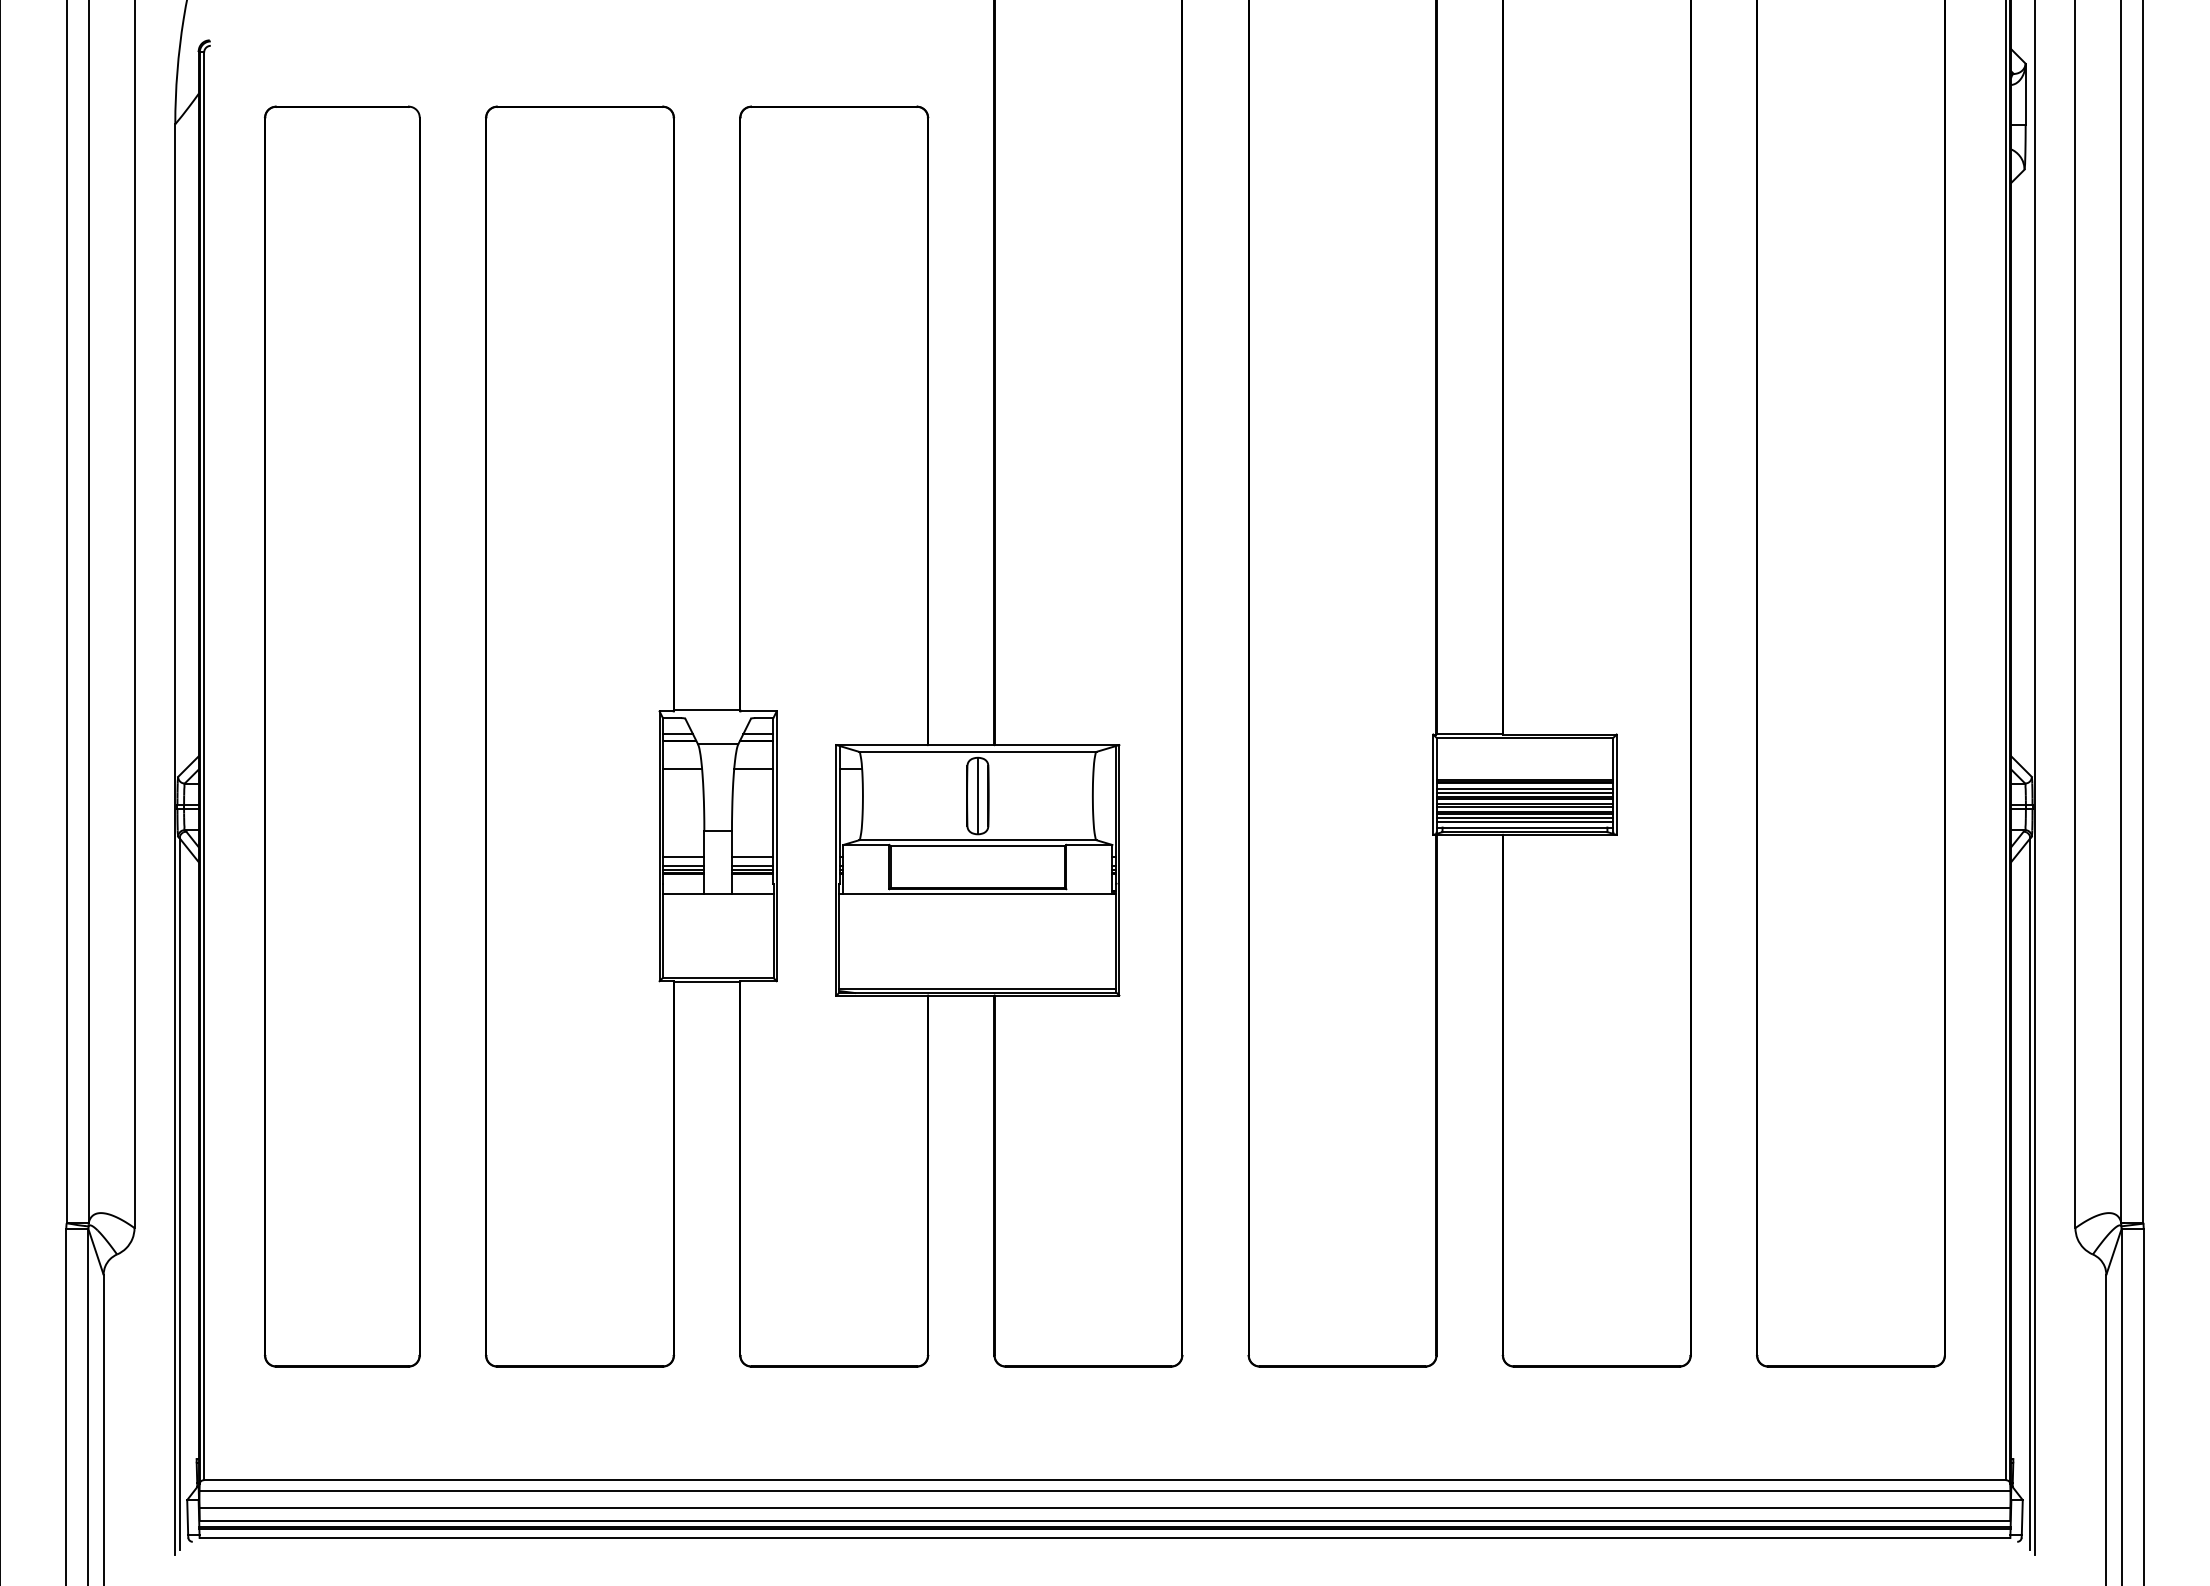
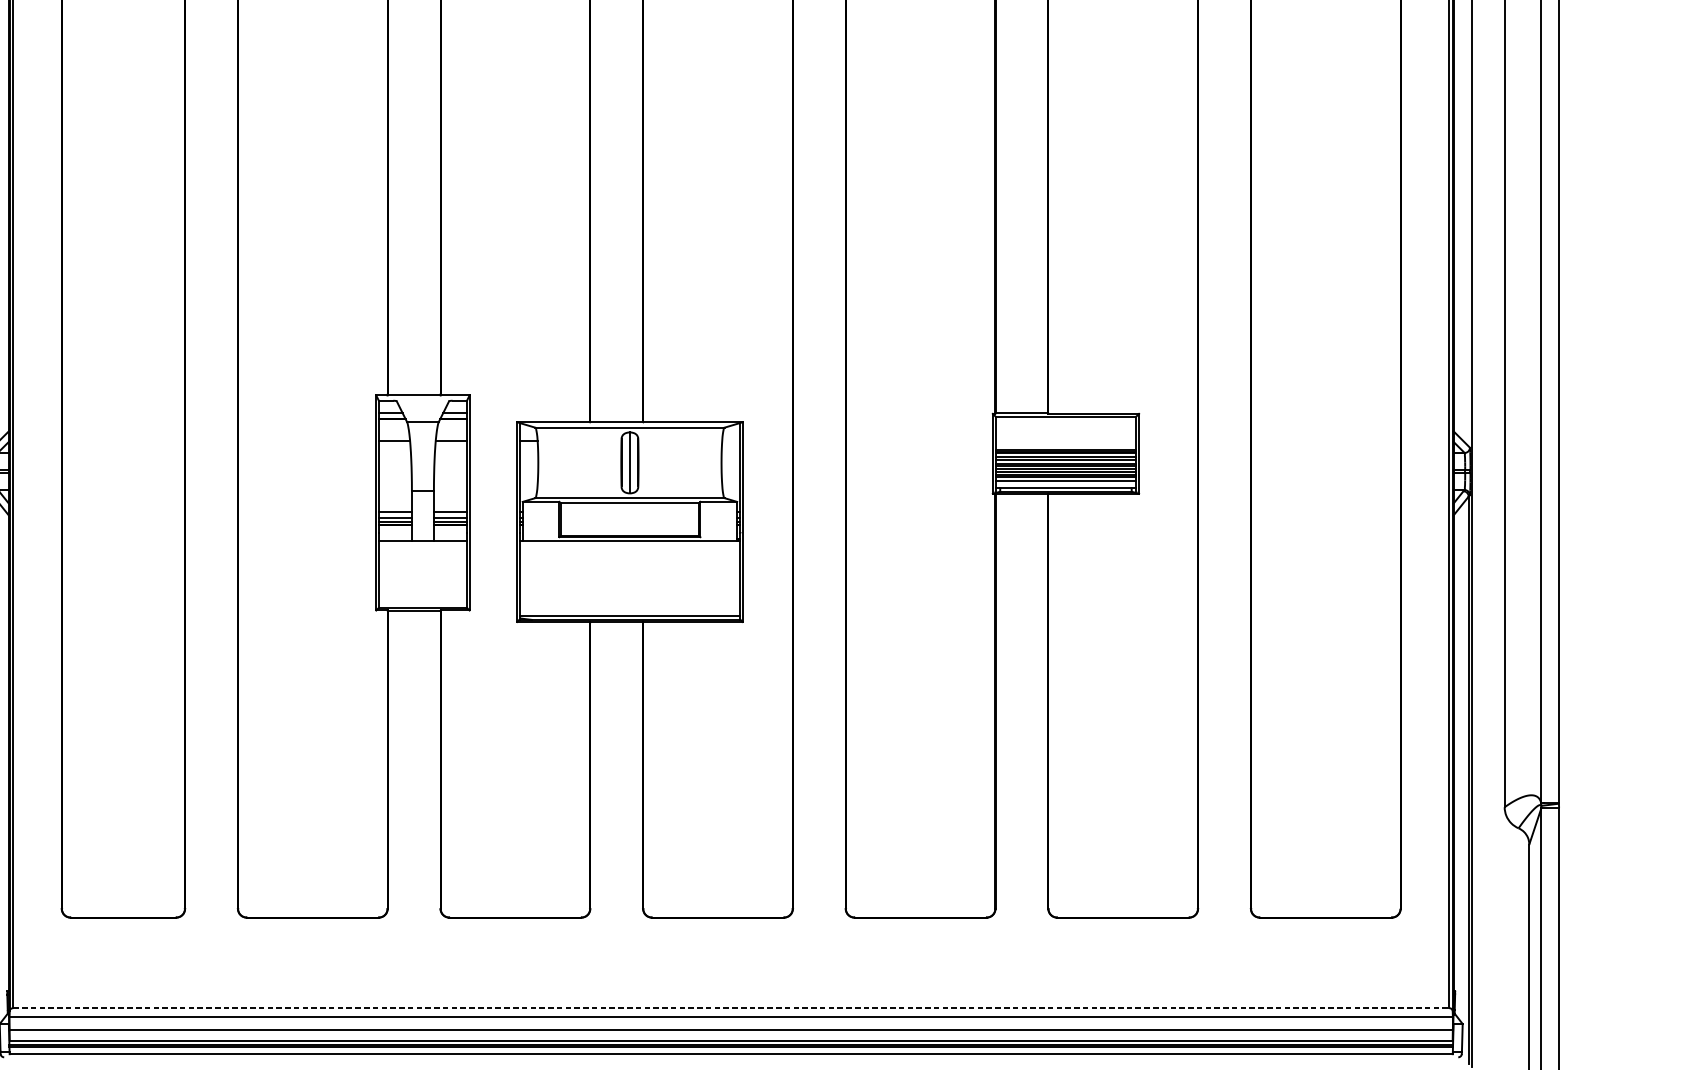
line: (1524, 822) -> (1065, 483), removed
line: (1105, 1480) -> (731, 1008), solid -> dashed

